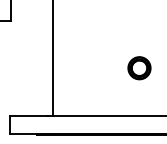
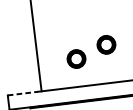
part: (100, 81) -> (76, 59), added
line: (29, 115) -> (23, 93), solid -> dashed

